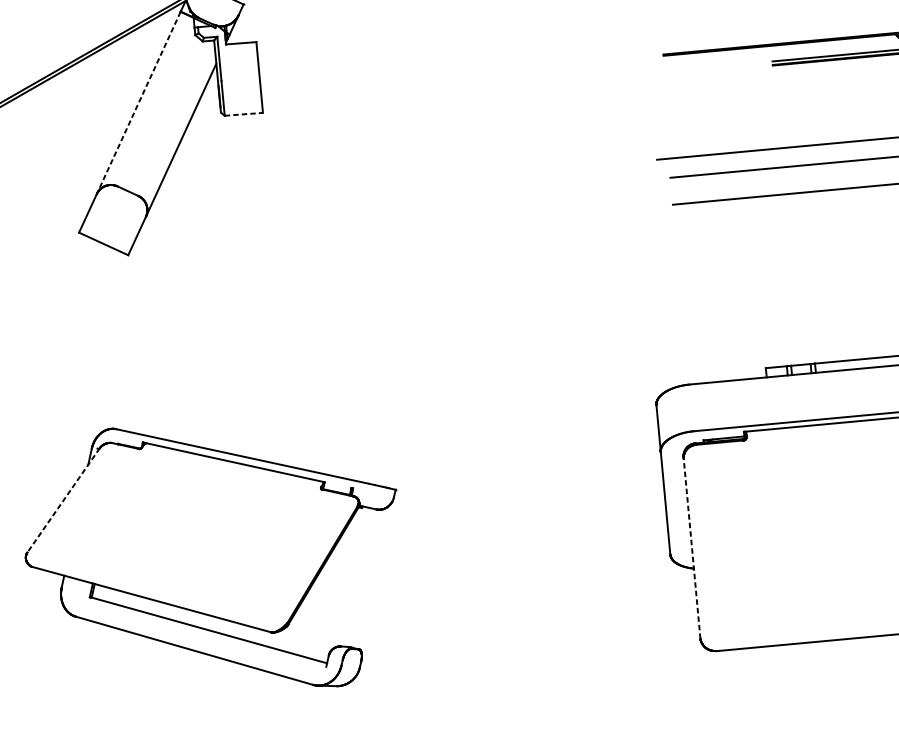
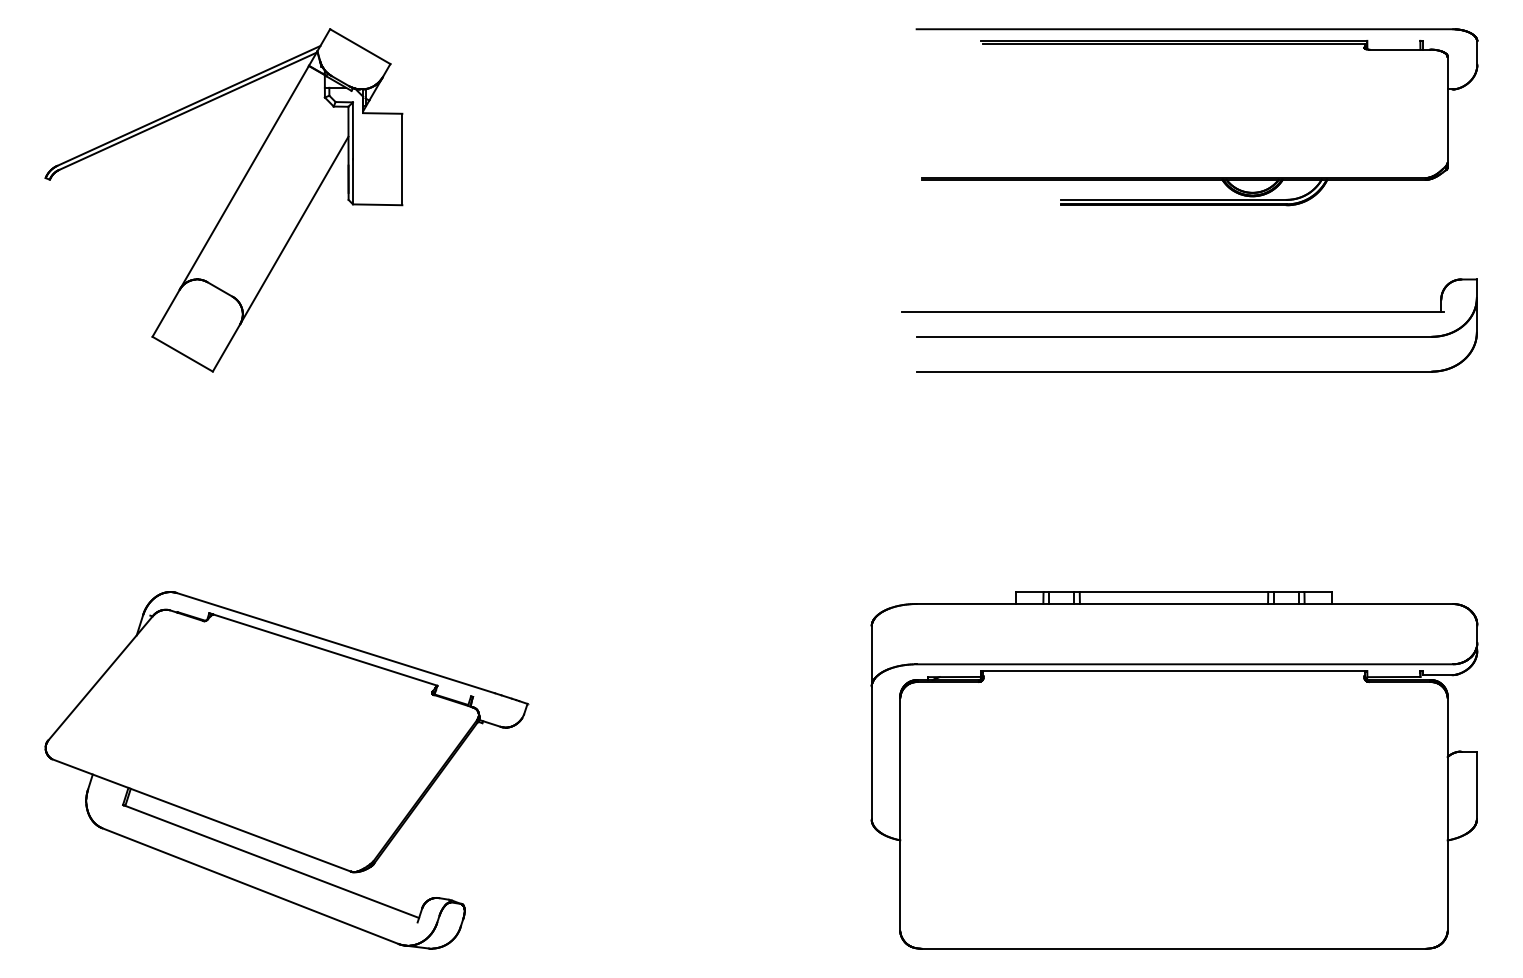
line: (138, 103) -> (244, 178), dashed -> solid
line: (243, 114) -> (377, 204), dashed -> solid
line: (63, 500) -> (100, 677), dashed -> solid
line: (692, 548) -> (900, 814), dashed -> solid

